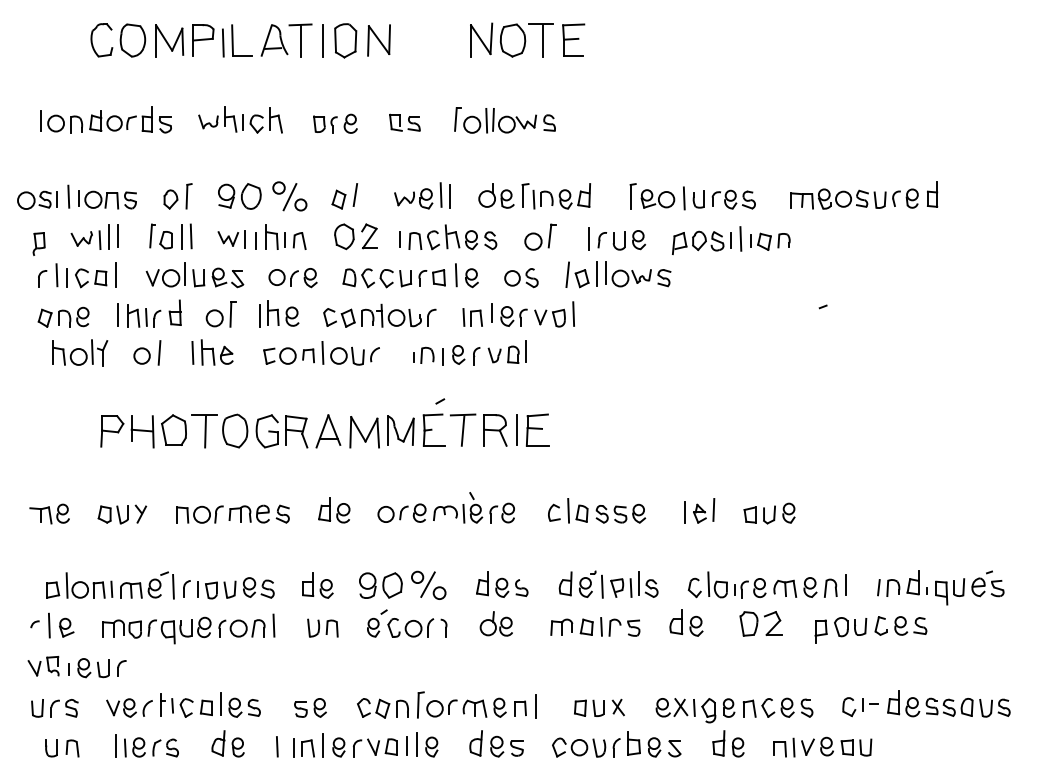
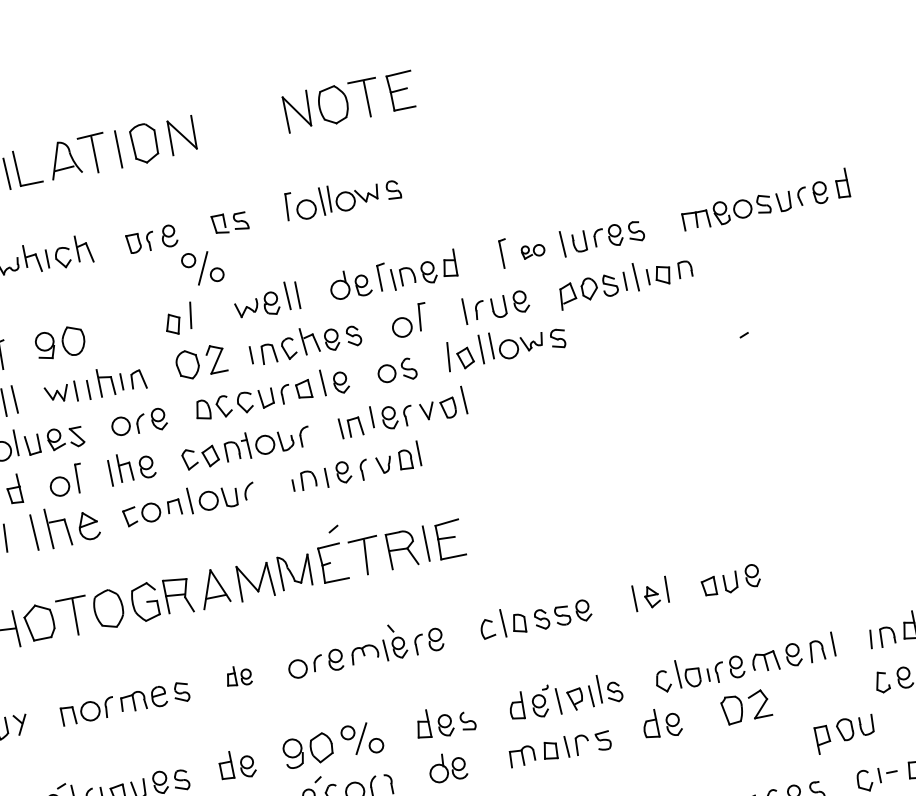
part: (289, 196) -> (202, 267), moved
part: (657, 198) -> (532, 250), size x0.6
part: (212, 352) -> (65, 525), size x1.4
part: (334, 510) -> (238, 676), size x0.7
part: (840, 630) -> (844, 733), moved

